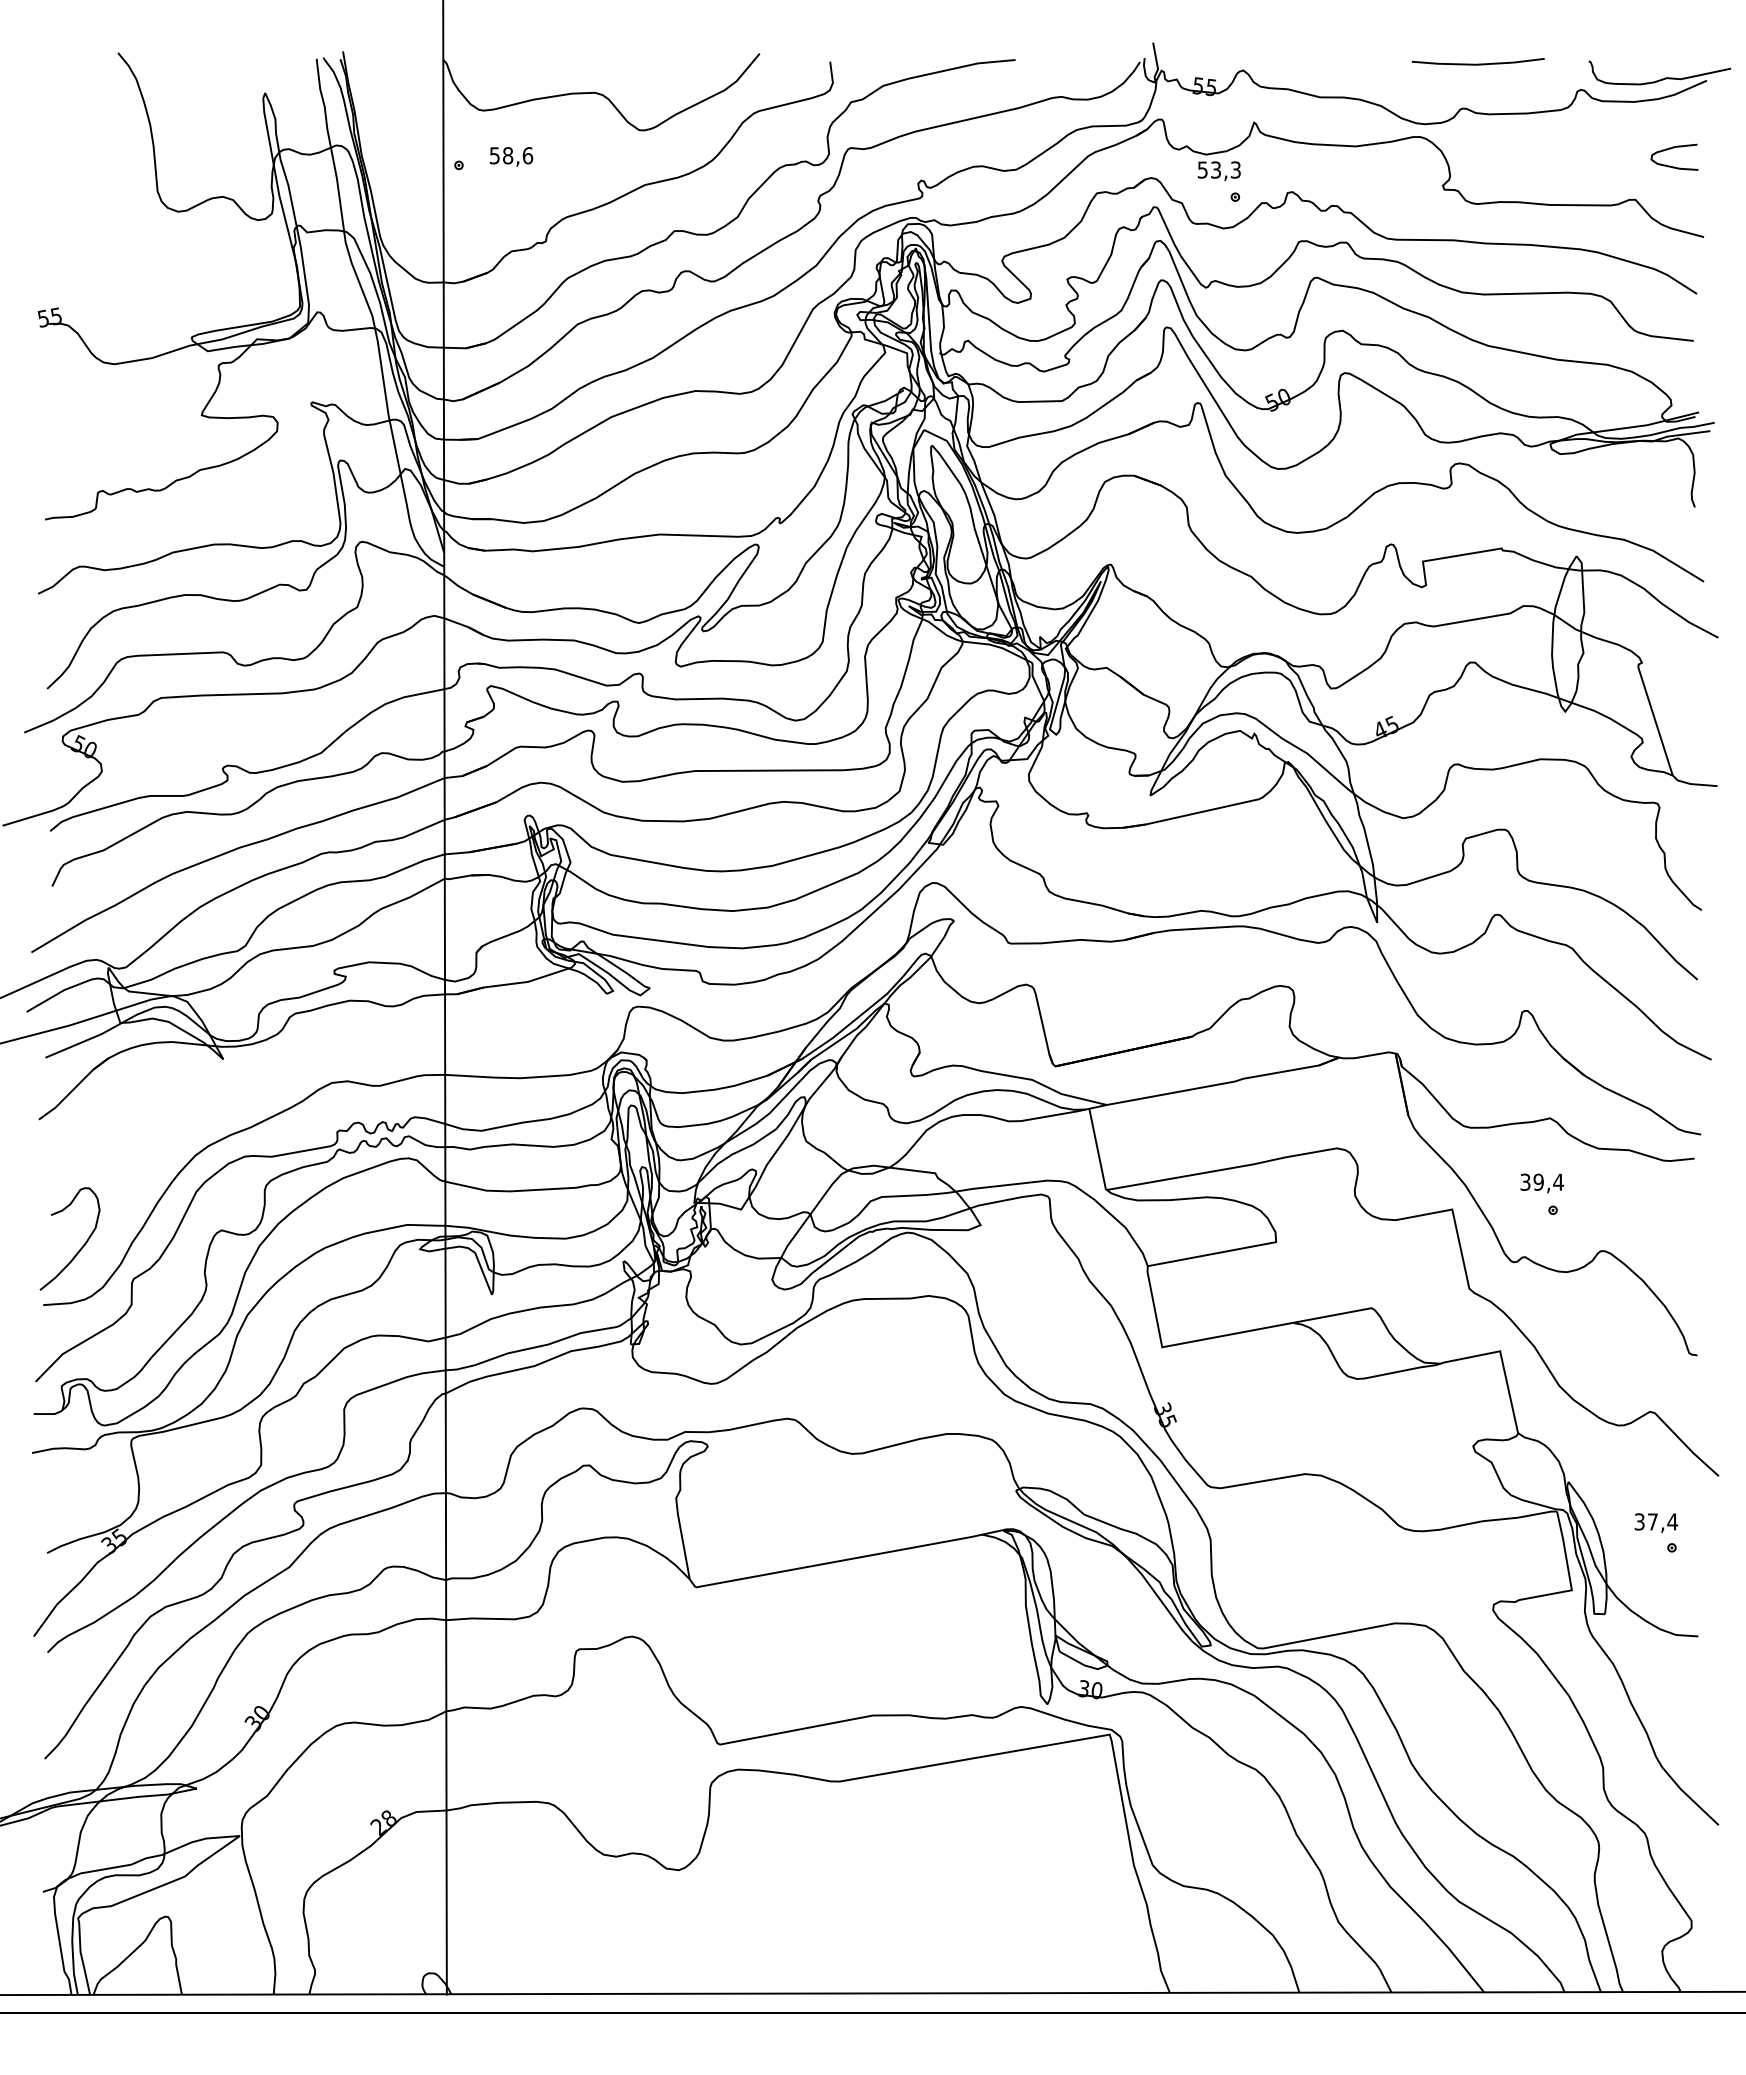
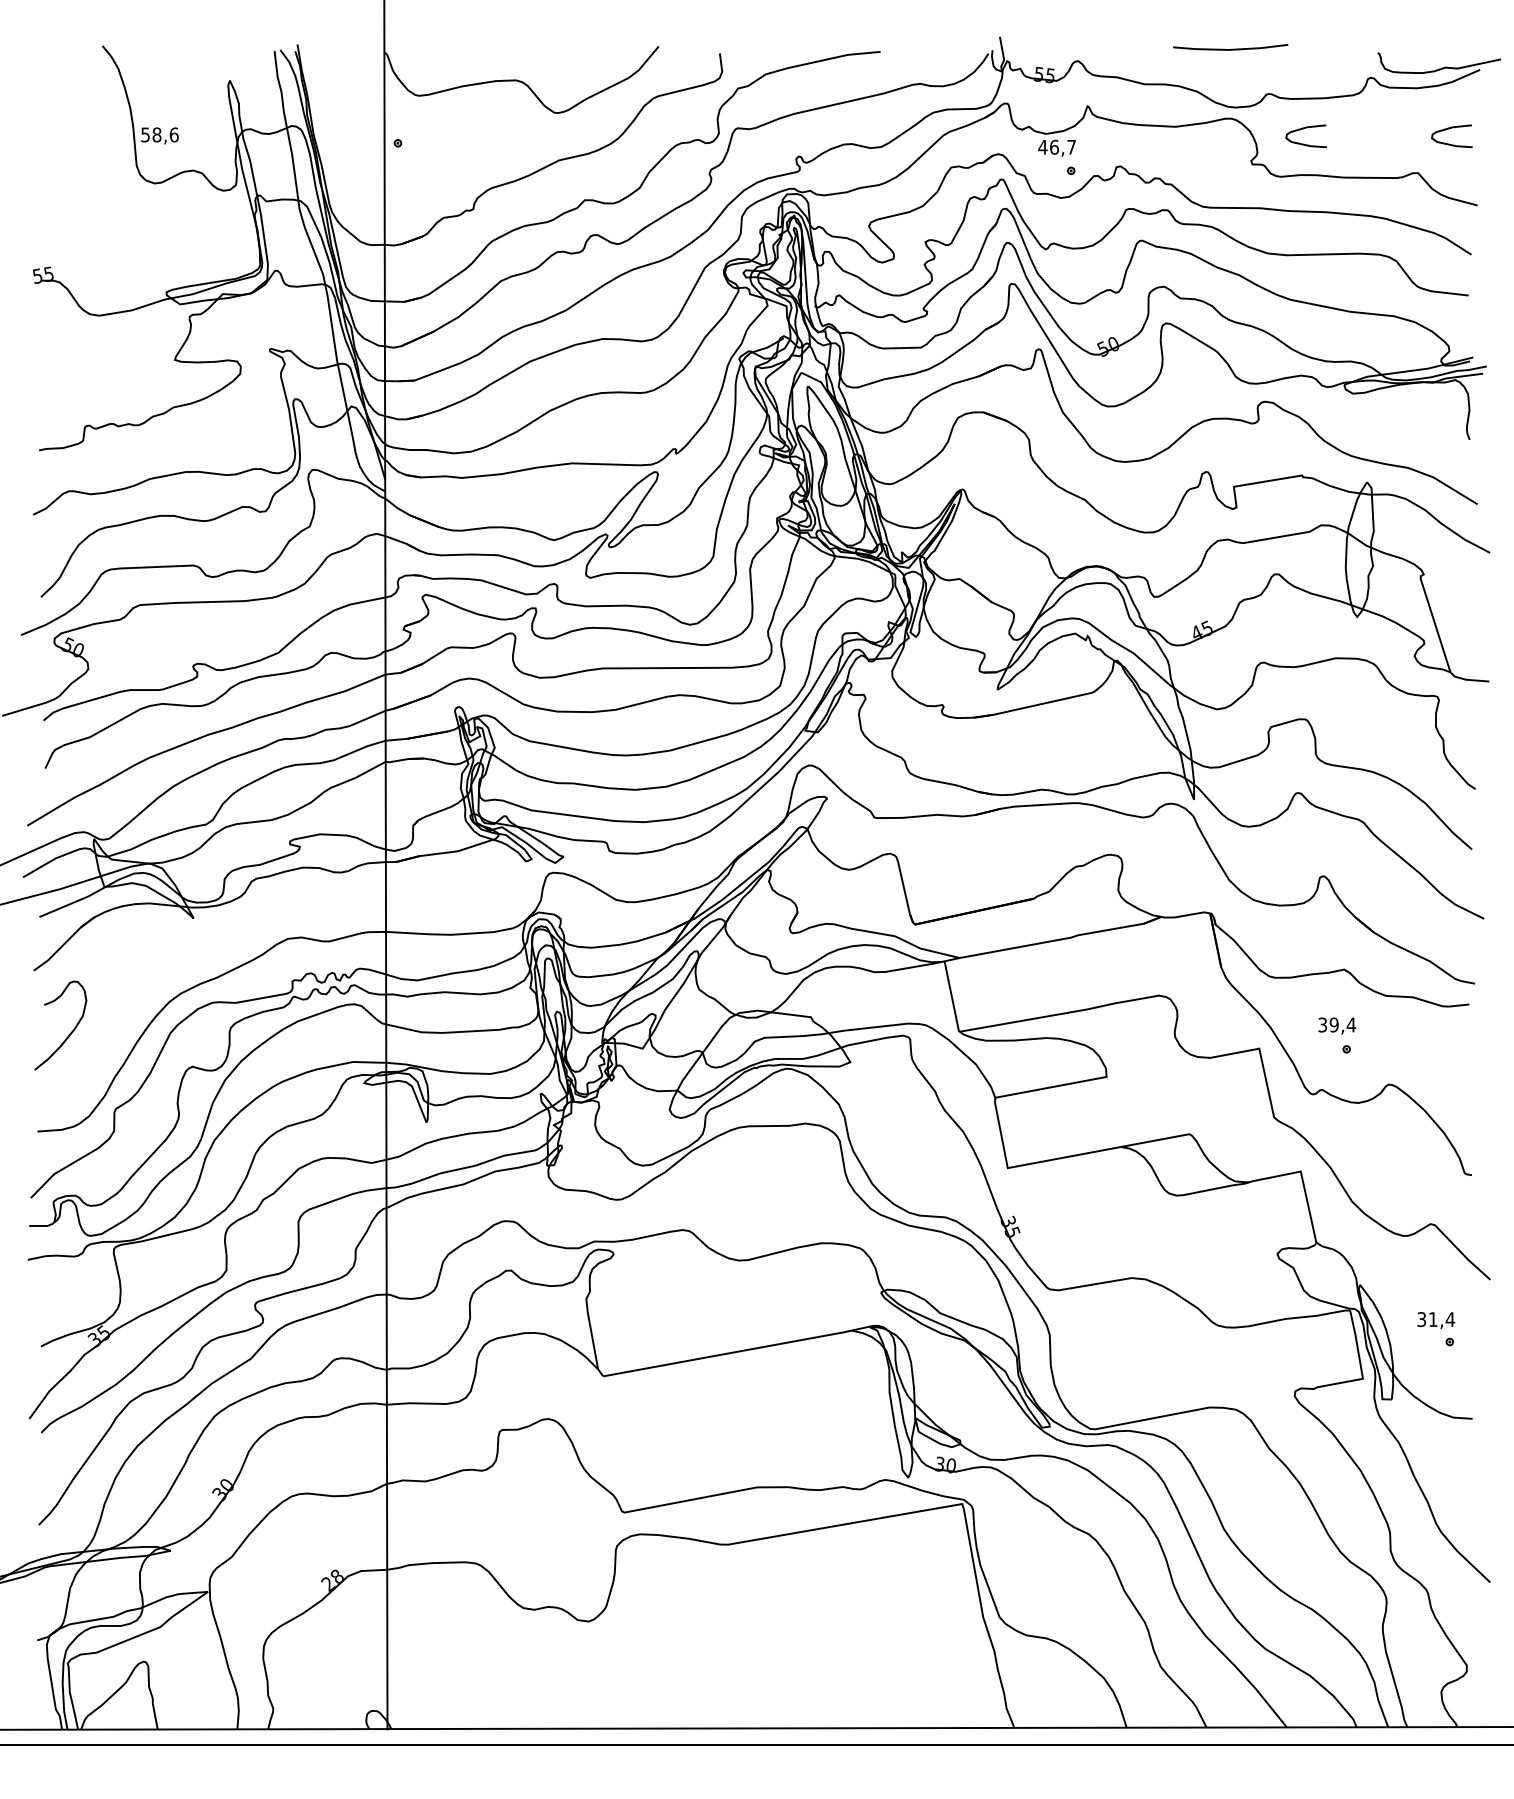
line: (1478, 63) -> (1230, 48), moved
curve: (1506, 148) -> (1306, 128), added
text: (511, 156) -> (160, 135), moved
text: (1218, 169) -> (1056, 146), 53,3 -> 46,7
curve: (82, 1245) -> (71, 1031), moved
text: (1652, 1521) -> (1432, 1319), 37,4 -> 31,4

